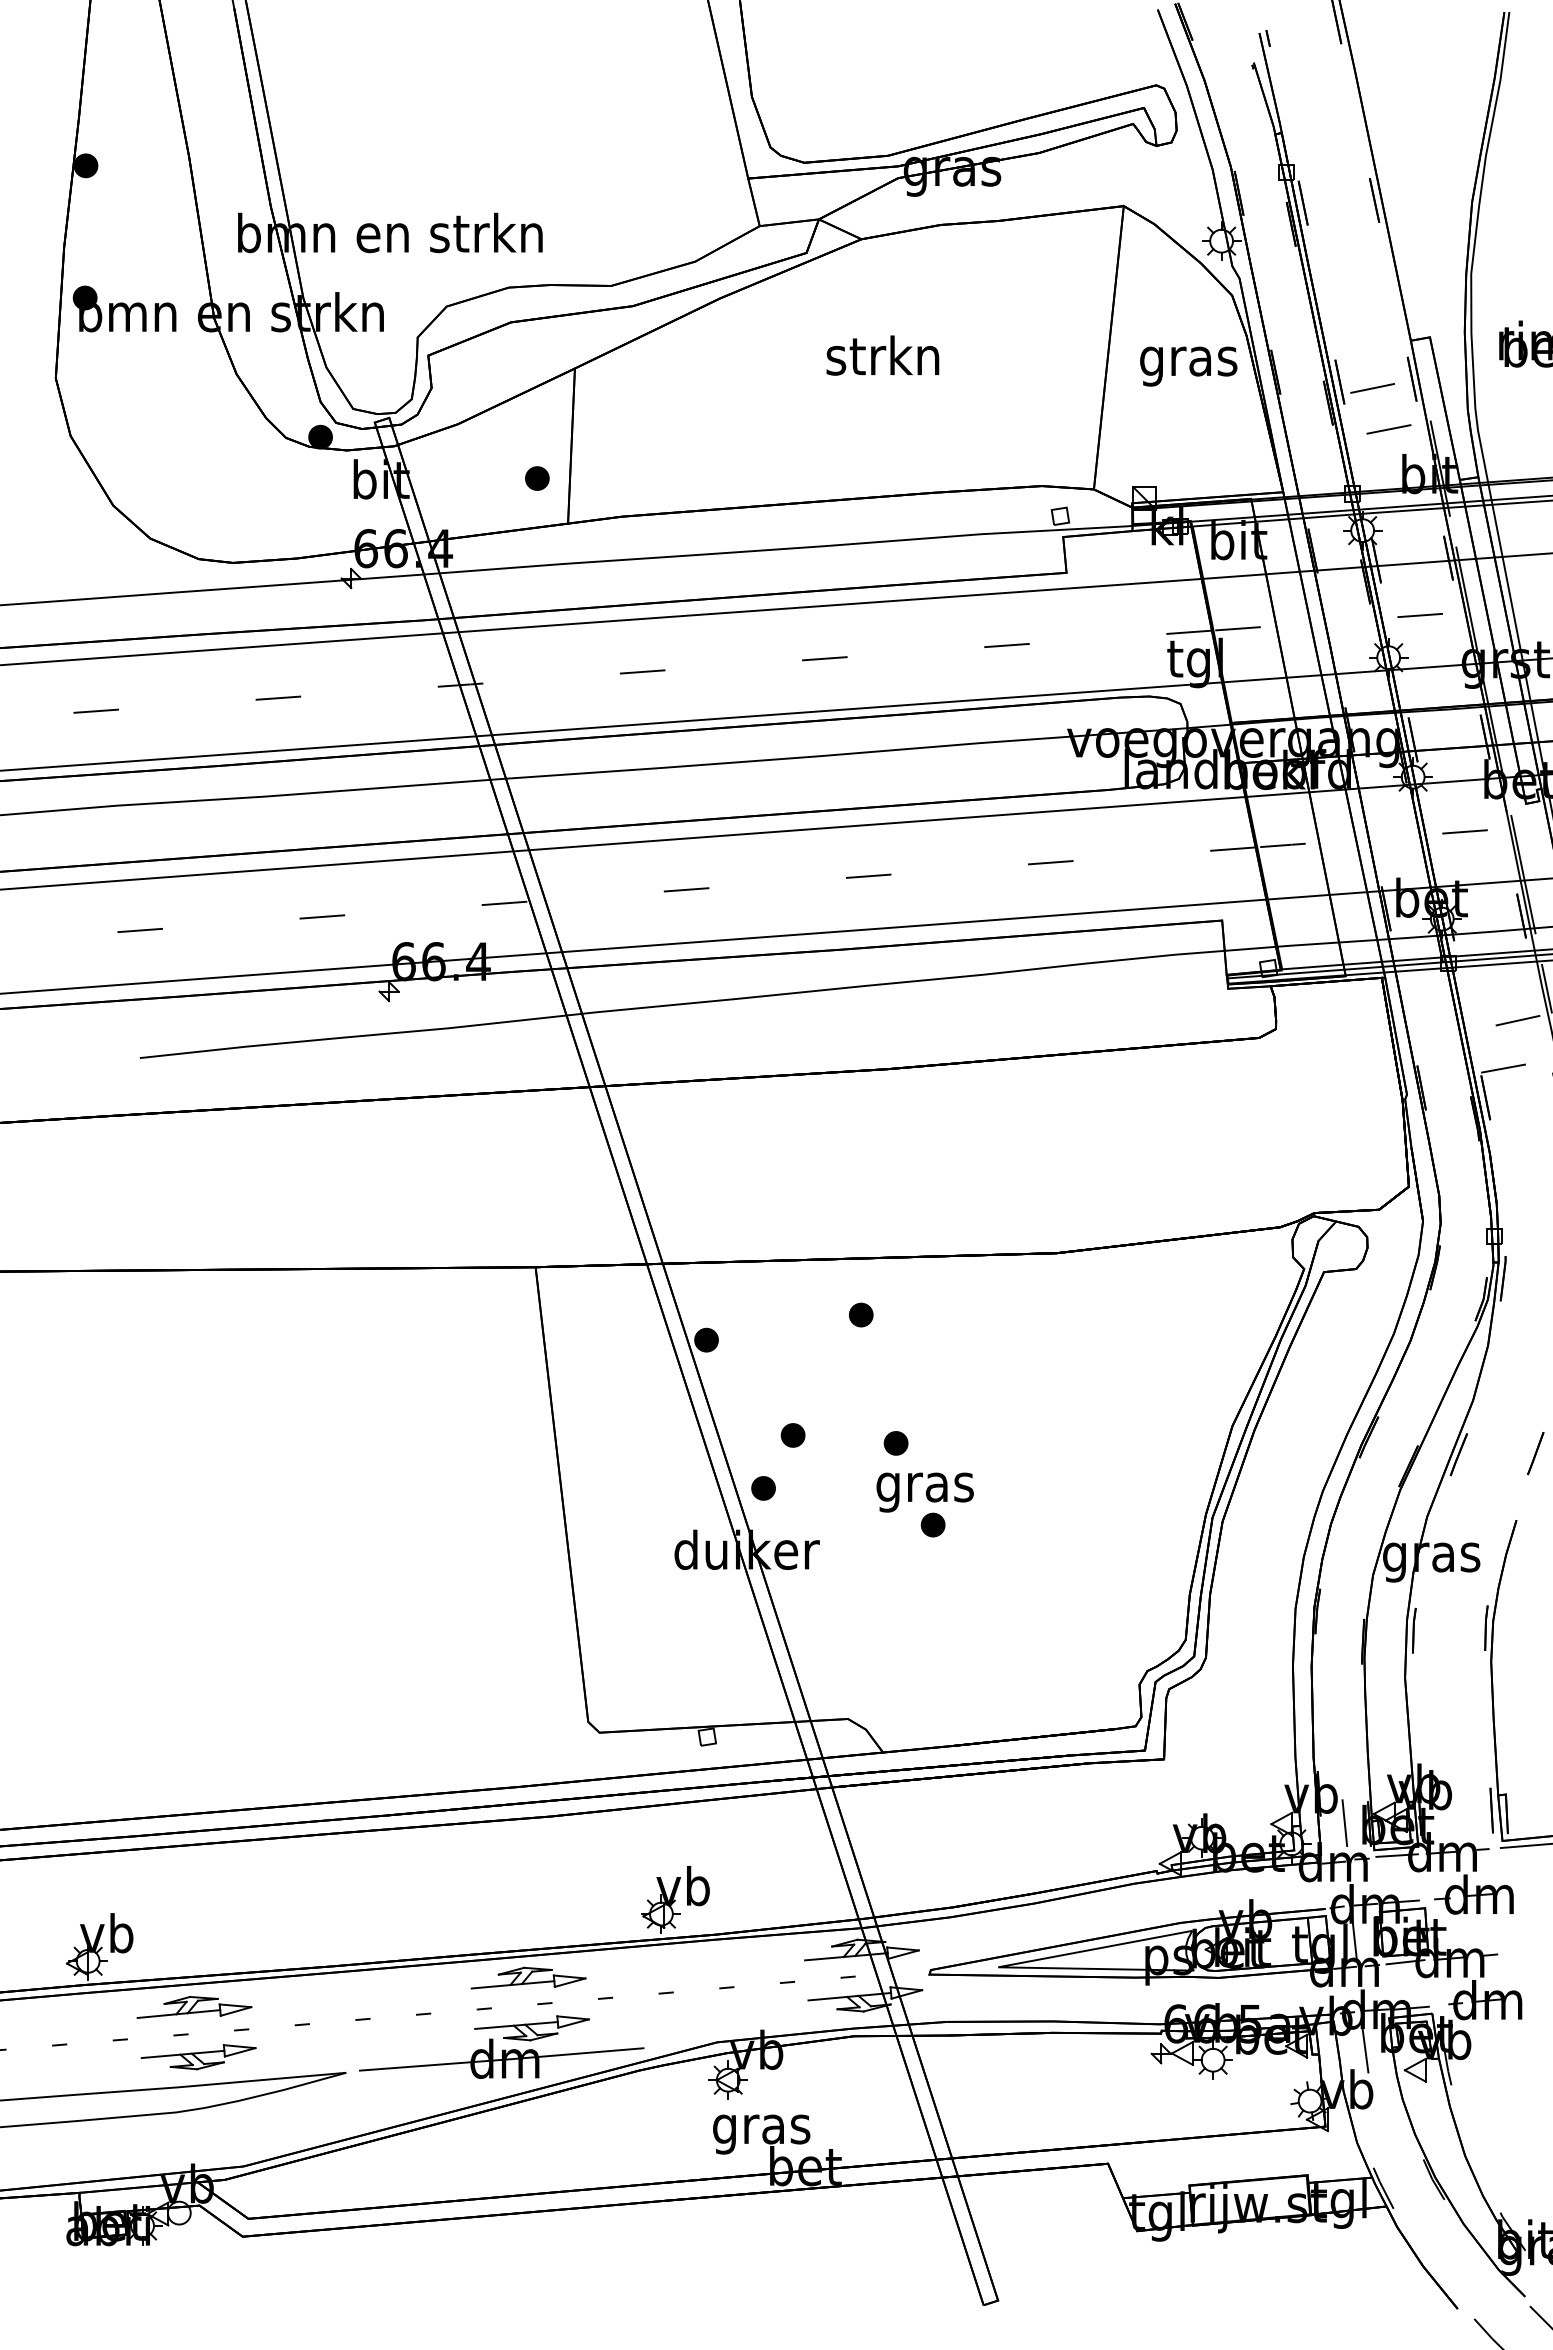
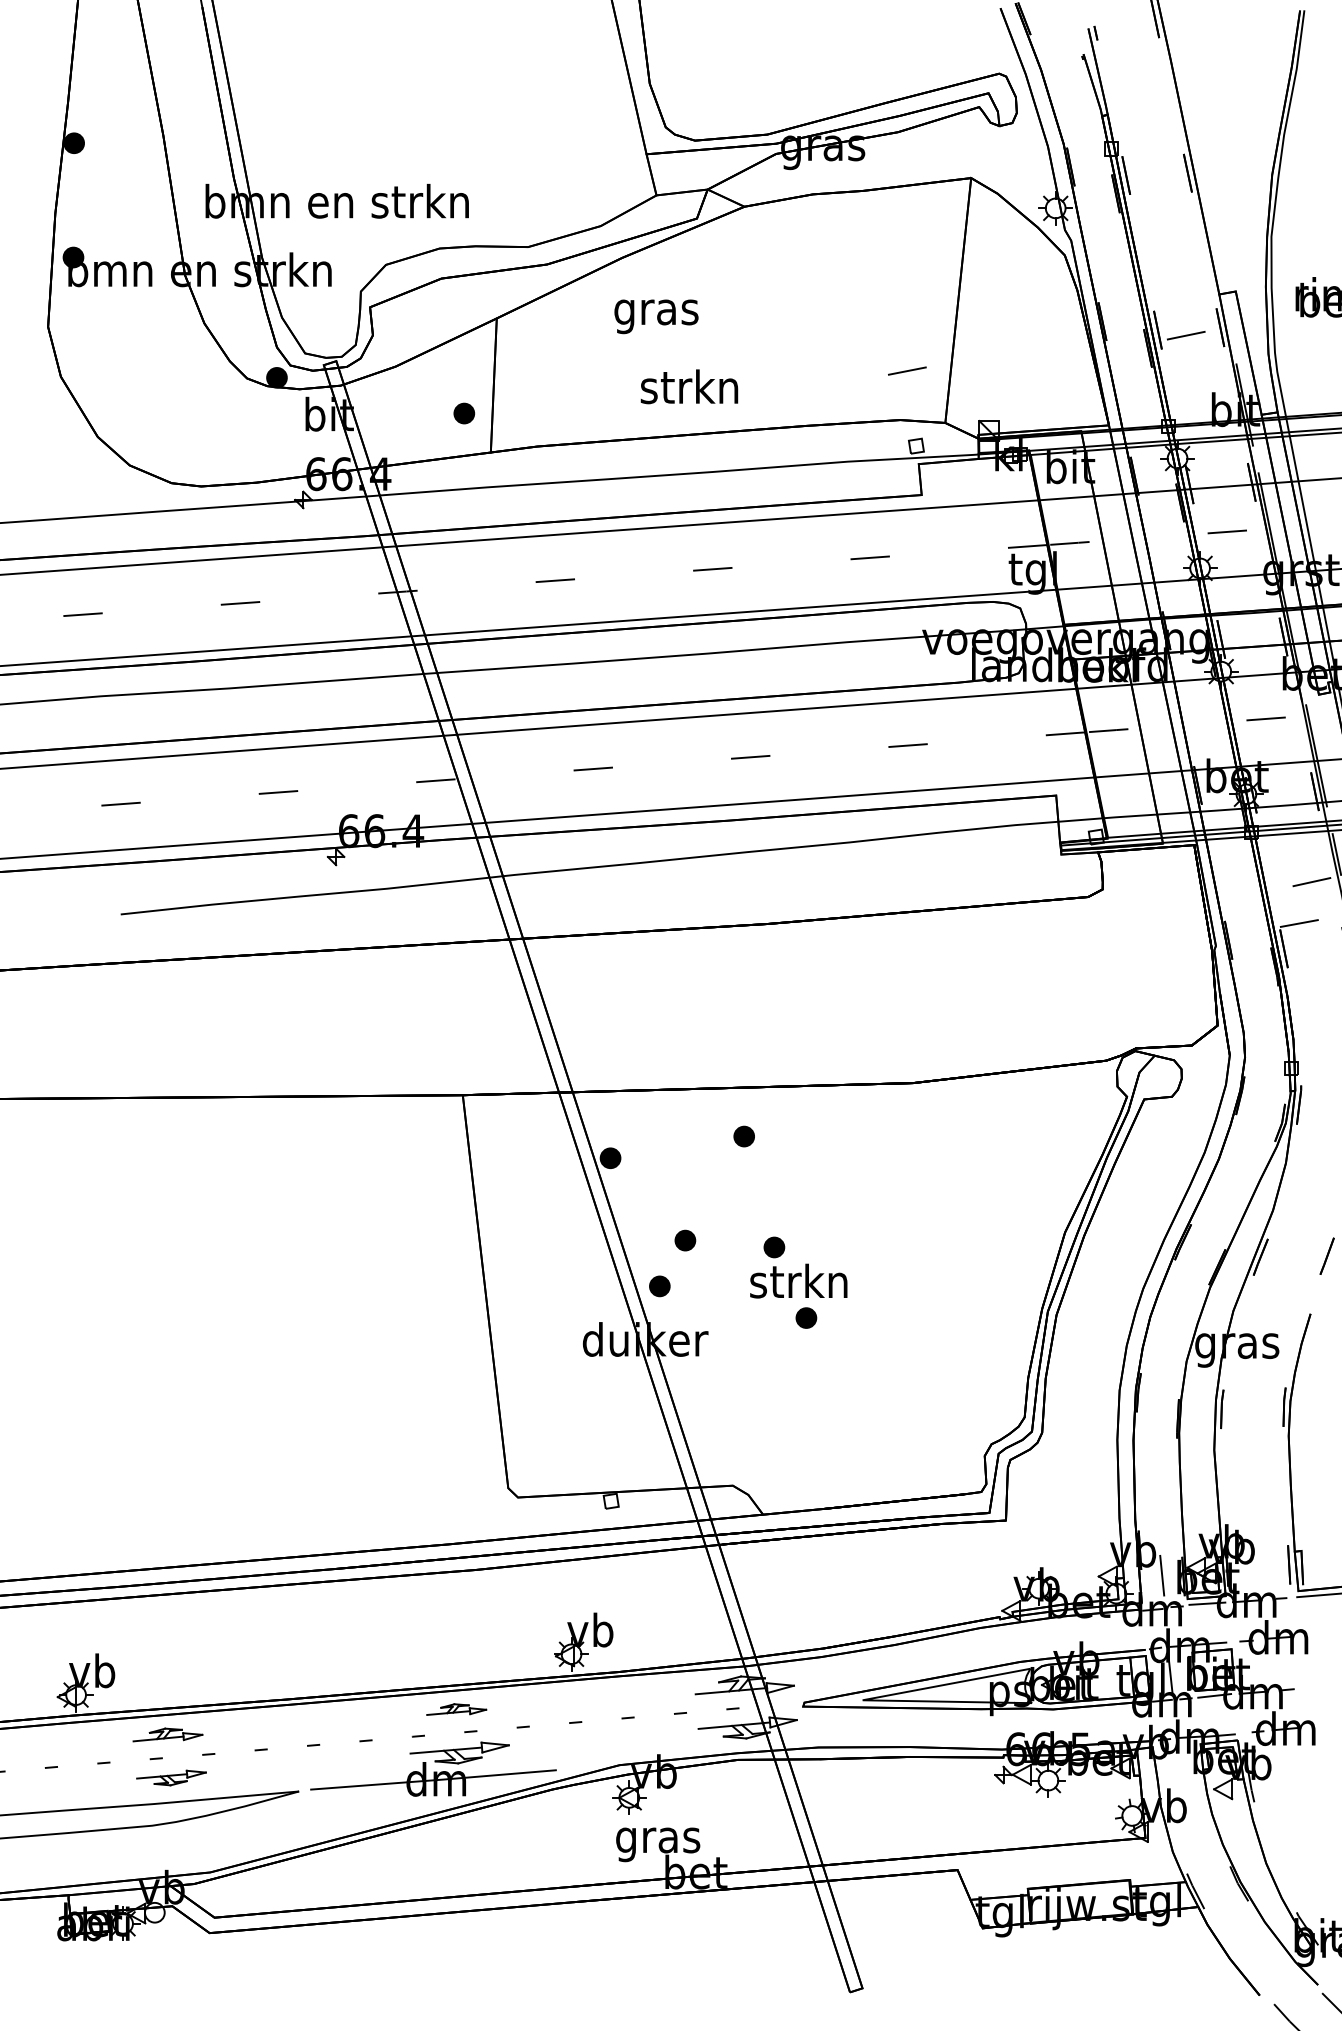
text: (882, 355) -> (689, 386), moved
text: (1188, 366) -> (656, 316), moved
line: (1388, 429) -> (906, 371), moved
text: (924, 1487) -> (798, 1285), gras -> strkn
part: (528, 1977) -> (456, 1709), size x0.6
part: (194, 2007) -> (167, 1735), size x0.7
line: (1365, 2048) -> (1180, 1770), removed
part: (198, 2057) -> (171, 1778), size x0.7

